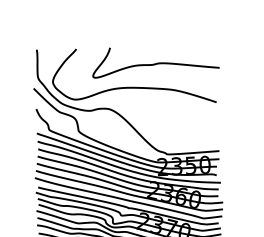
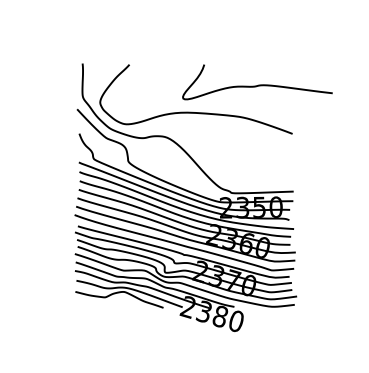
curve: (156, 62) -> (258, 84), moved

